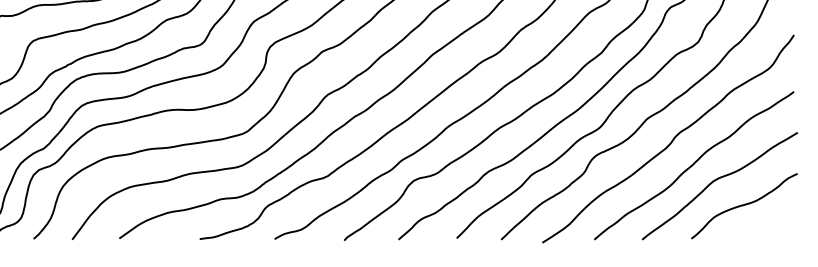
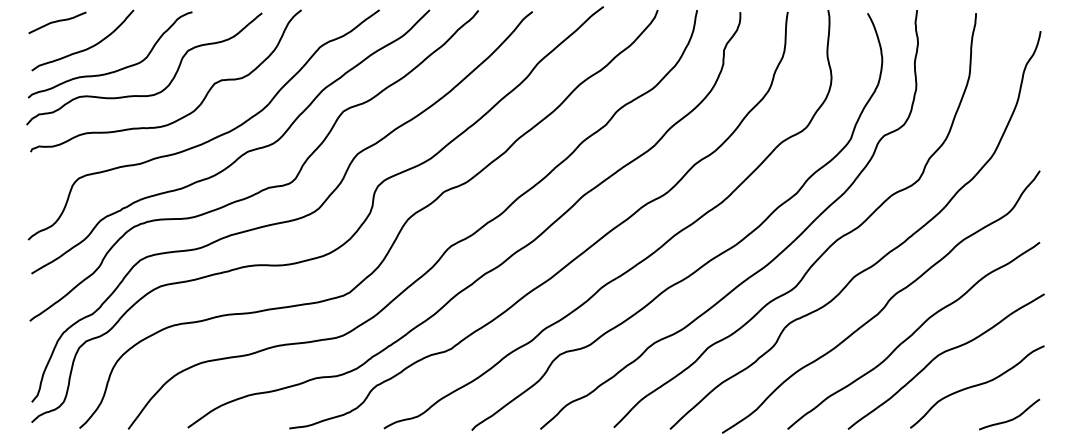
curve: (772, 231) -> (1012, 418), added

